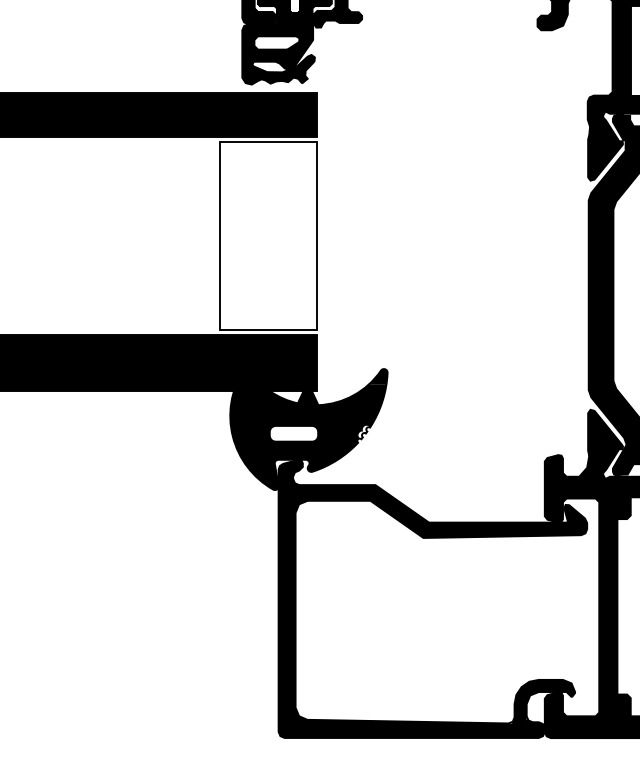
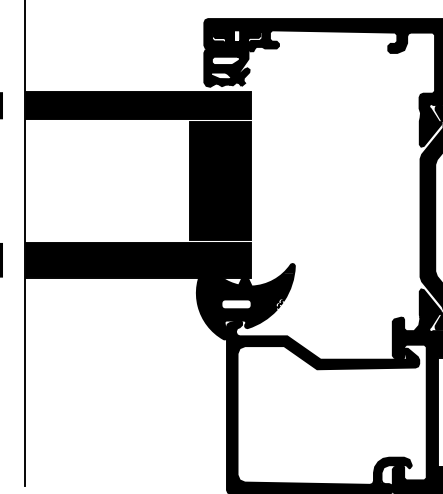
fill: (268, 234) -> (220, 180), added

